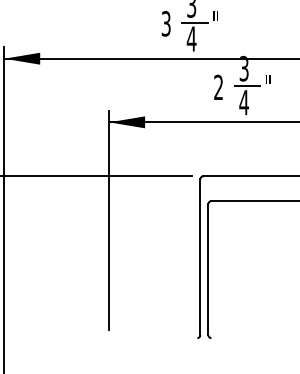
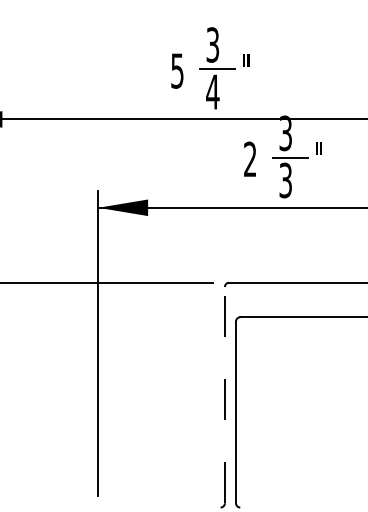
text: (166, 23) -> (177, 70), 3 -> 5
text: (244, 102) -> (286, 180), 4 -> 3
line: (200, 257) -> (225, 395), solid -> dashed

